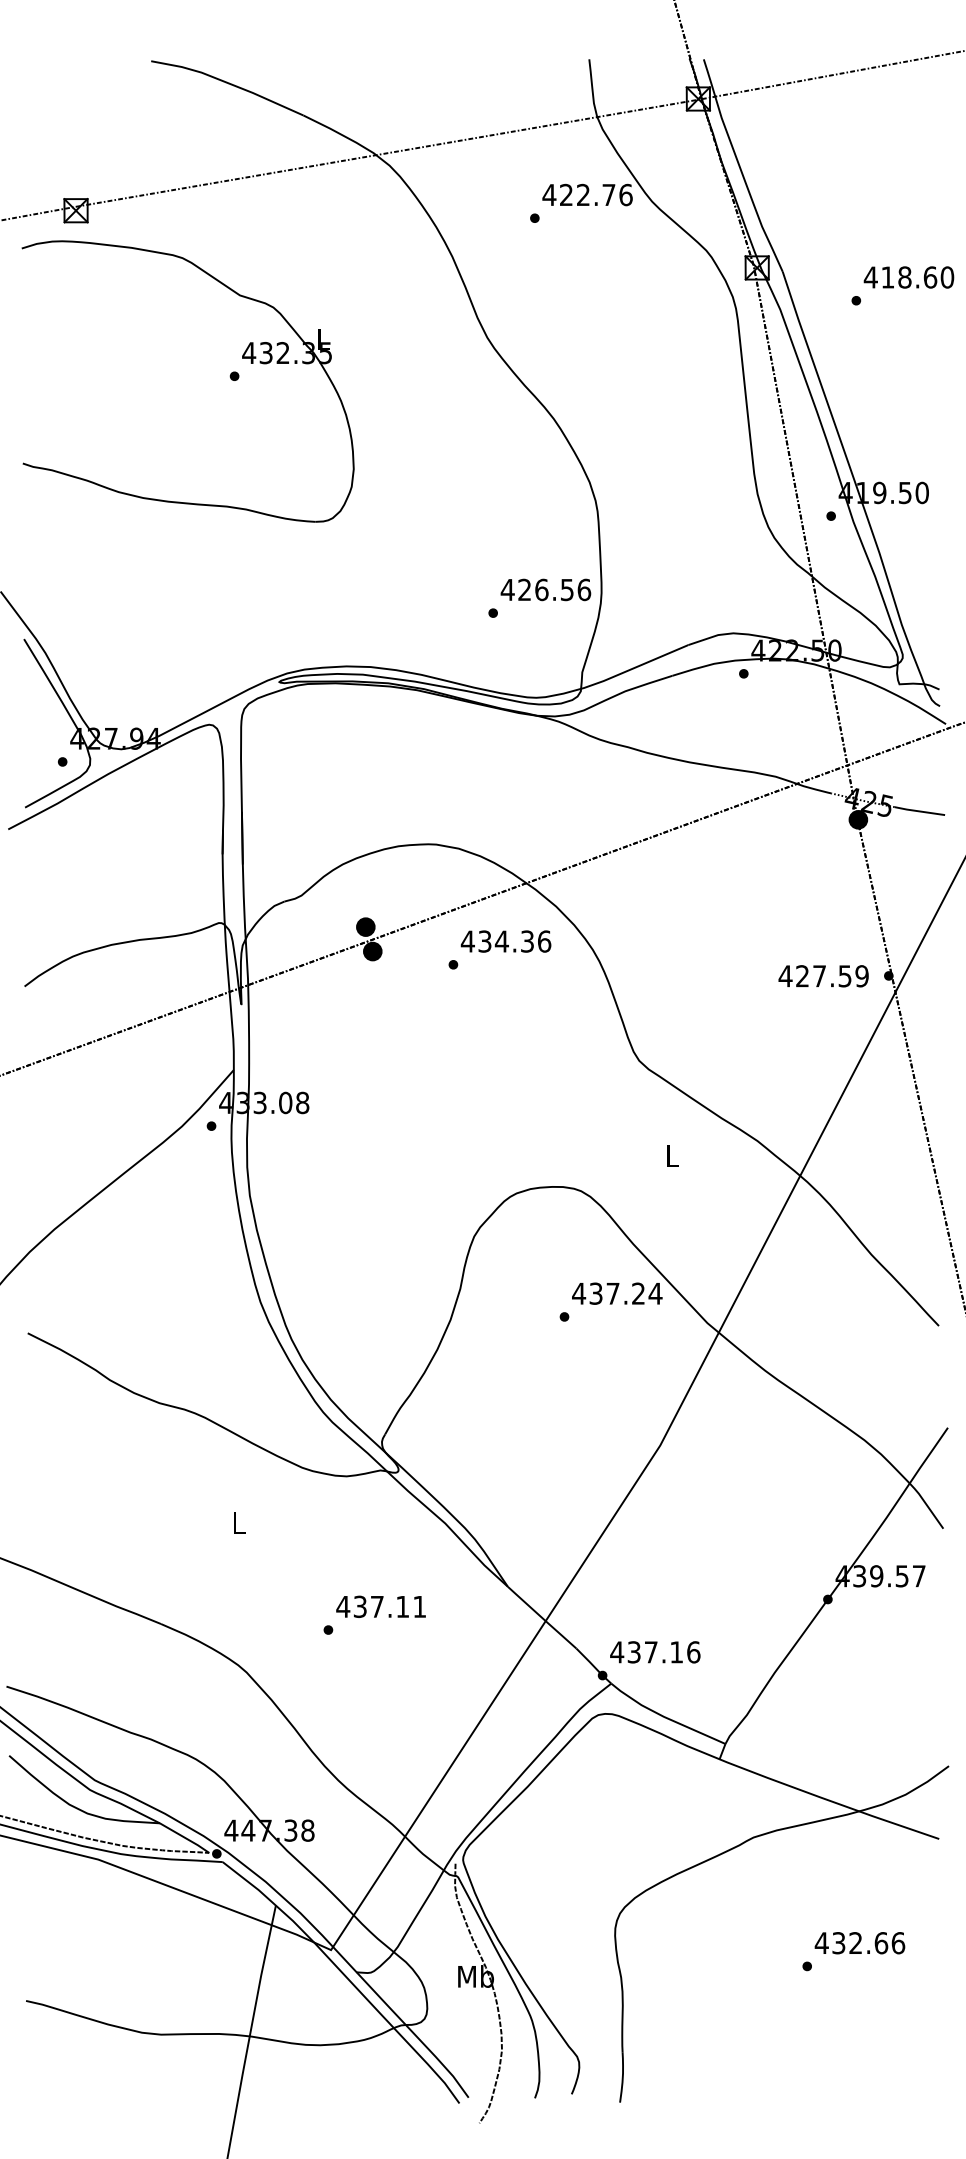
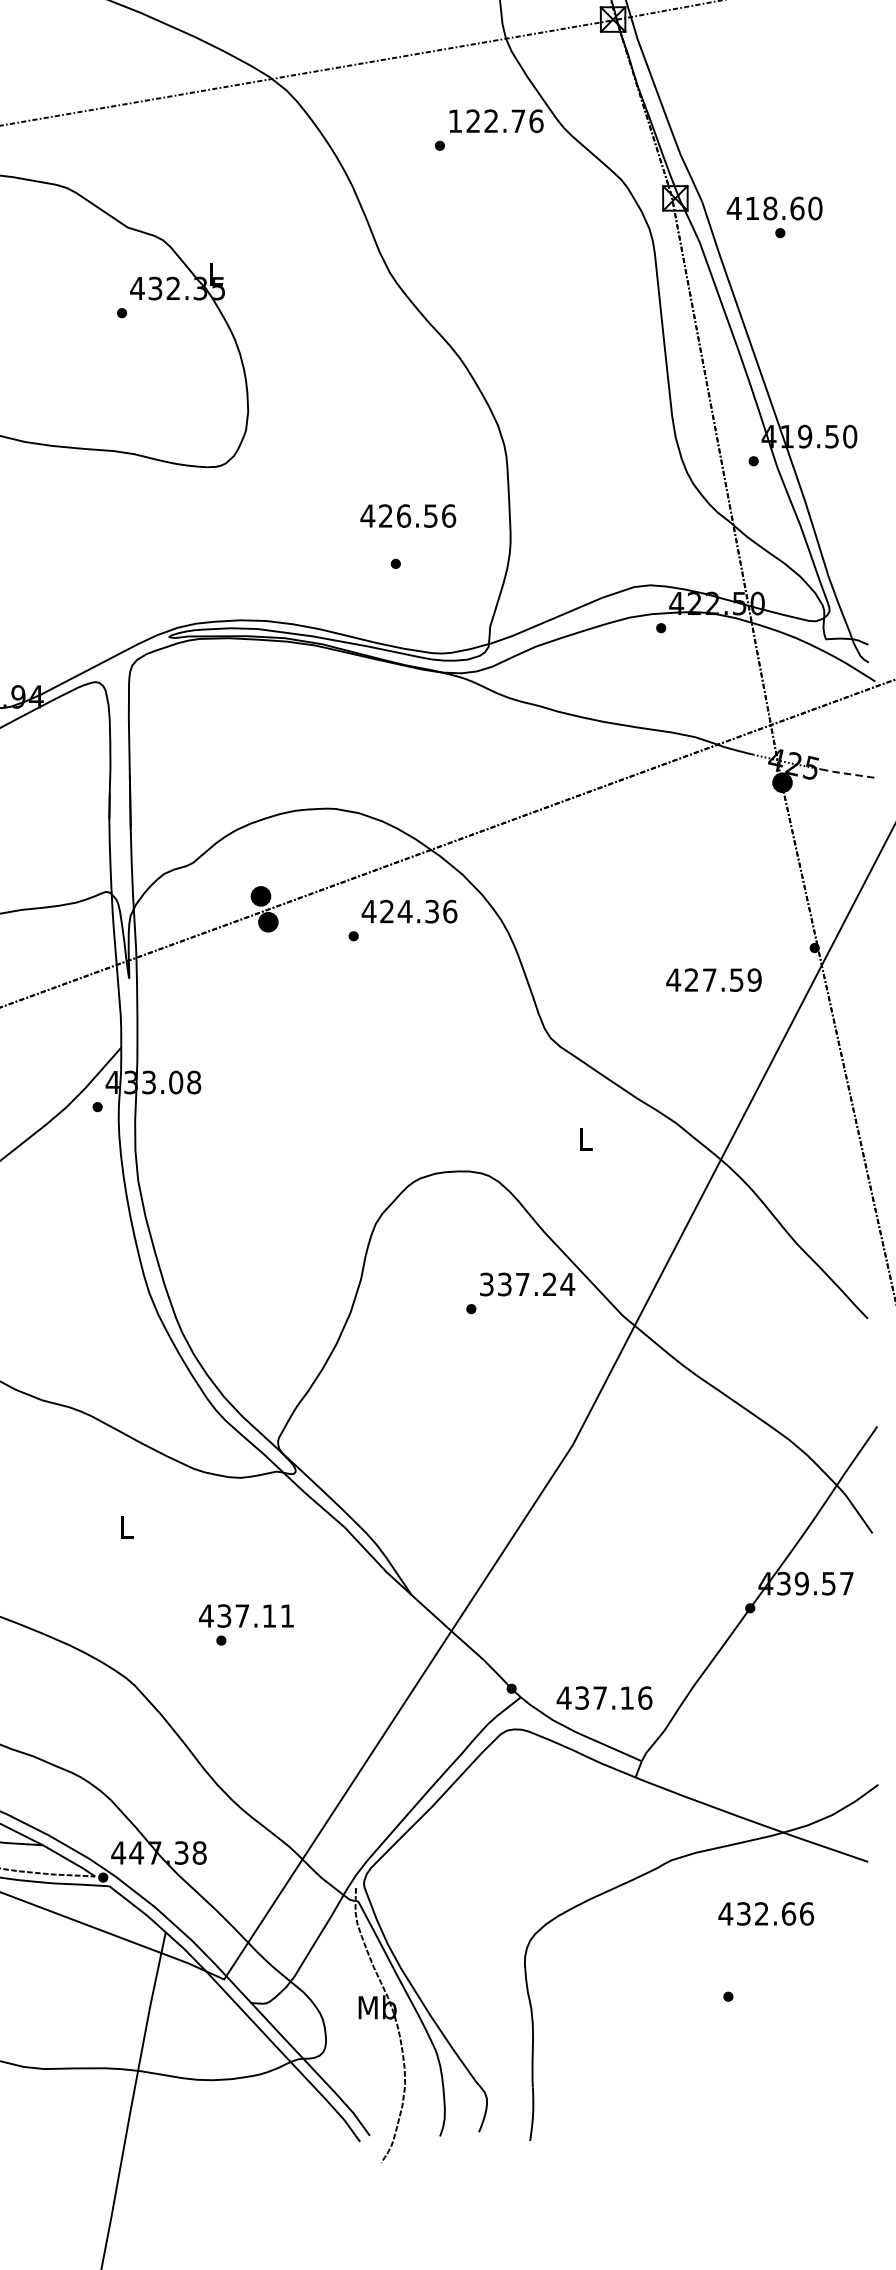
text: (549, 194) -> (455, 120), 422.76 -> 122.76
text: (908, 277) -> (774, 208), moved
text: (545, 589) -> (407, 515), moved
line: (918, 811) -> (846, 773), solid -> dashed
text: (484, 941) -> (386, 911), 434.36 -> 424.36
text: (823, 976) -> (713, 980), moved
text: (579, 1293) -> (487, 1284), 437.24 -> 337.24
text: (380, 1606) -> (245, 1615), moved
text: (655, 1652) -> (604, 1698), moved
text: (859, 1943) -> (765, 1914), moved

